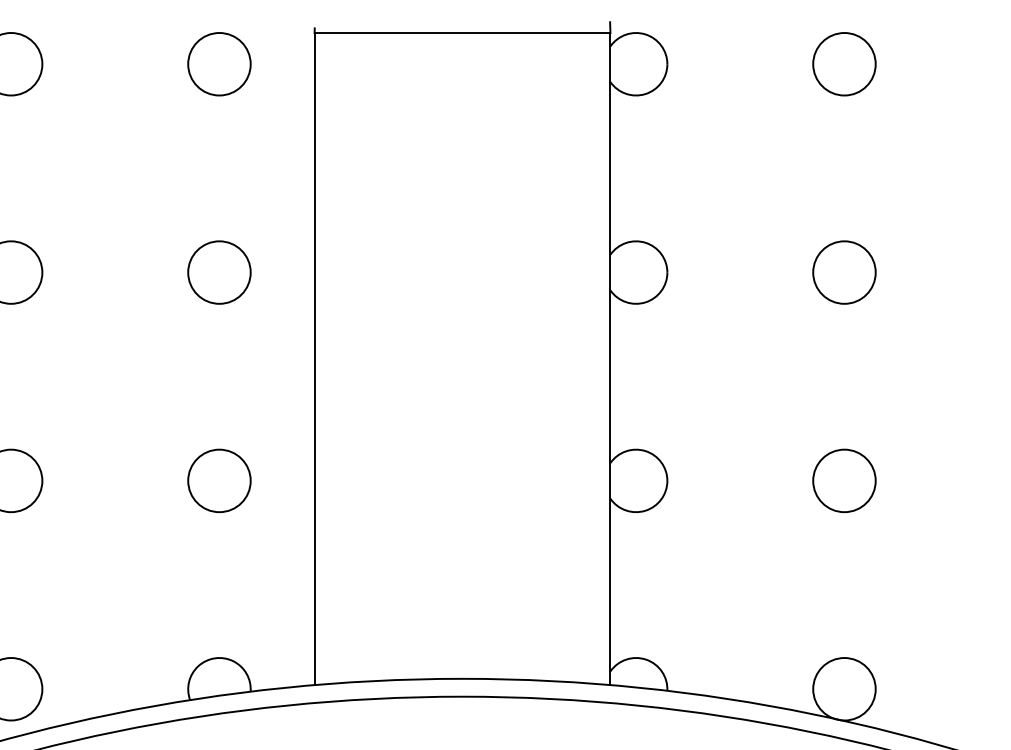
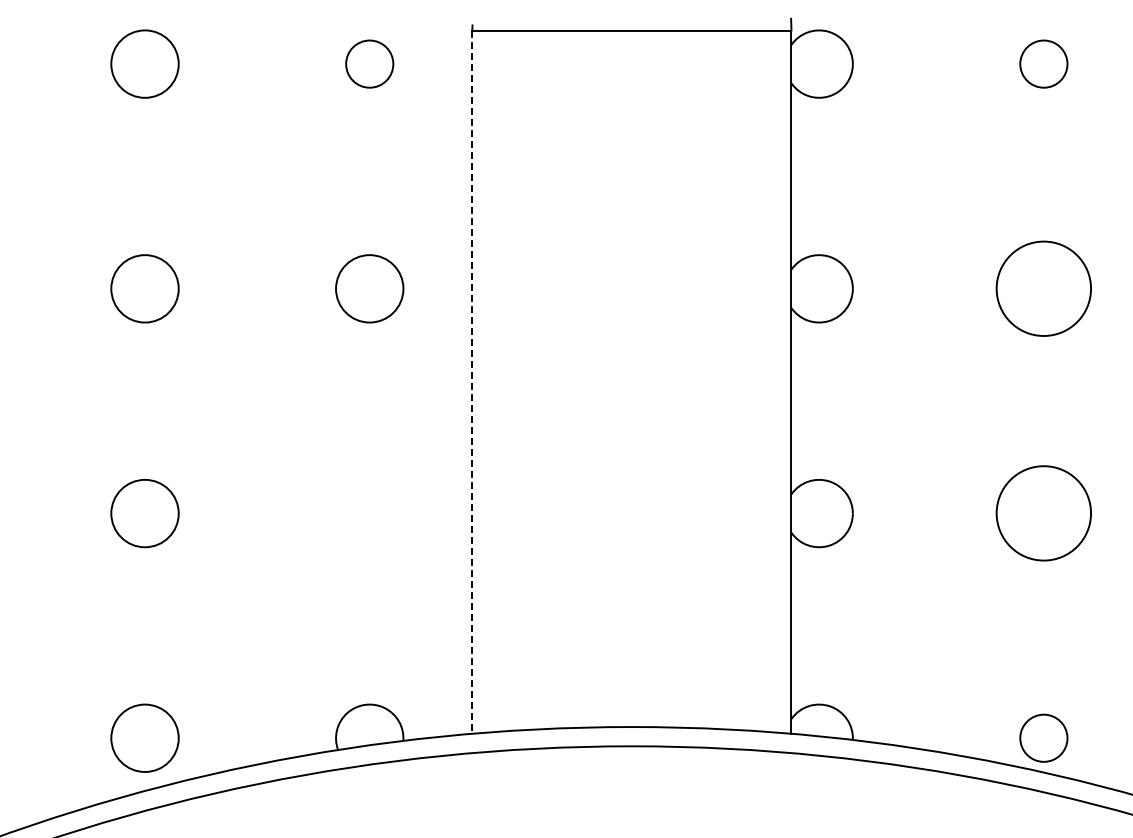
circle: (219, 63) -> (369, 63), size x0.7
circle: (844, 63) -> (1043, 63), size x0.7
circle: (844, 272) -> (1043, 288), size x1.4
line: (314, 359) -> (472, 382), solid -> dashed
circle: (219, 480) -> (369, 513), removed
circle: (844, 480) -> (1043, 513), size x1.4
circle: (844, 688) -> (1043, 737), size x0.7

